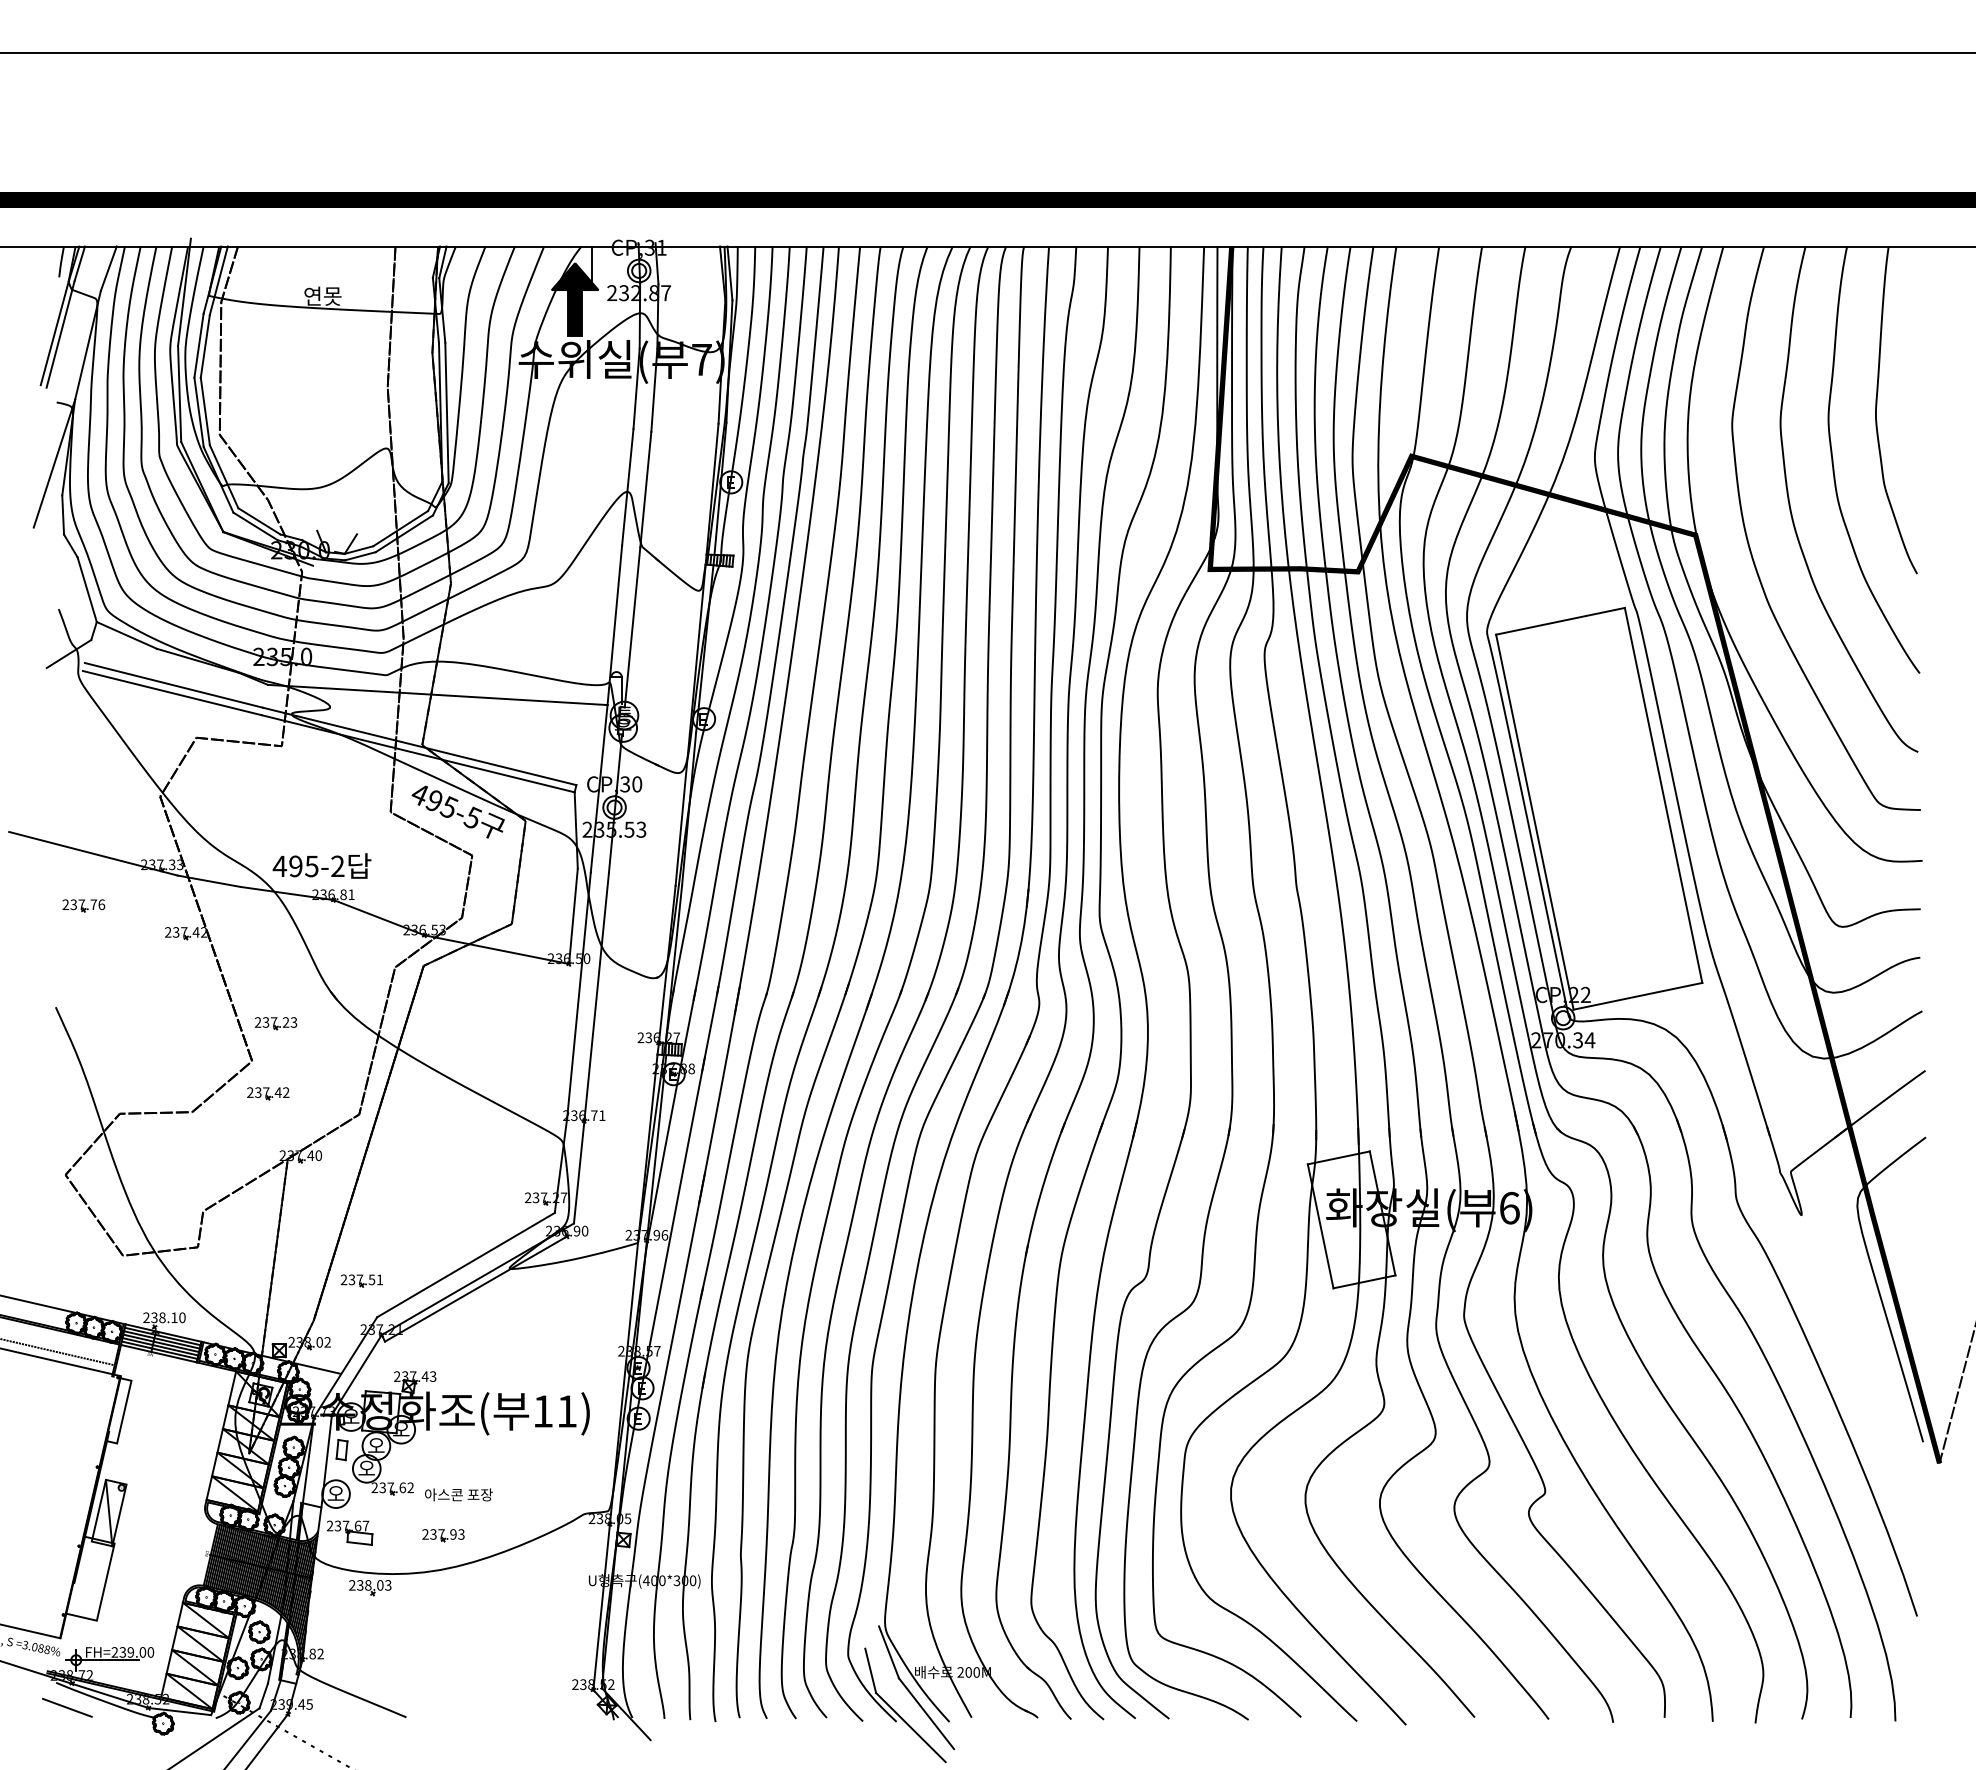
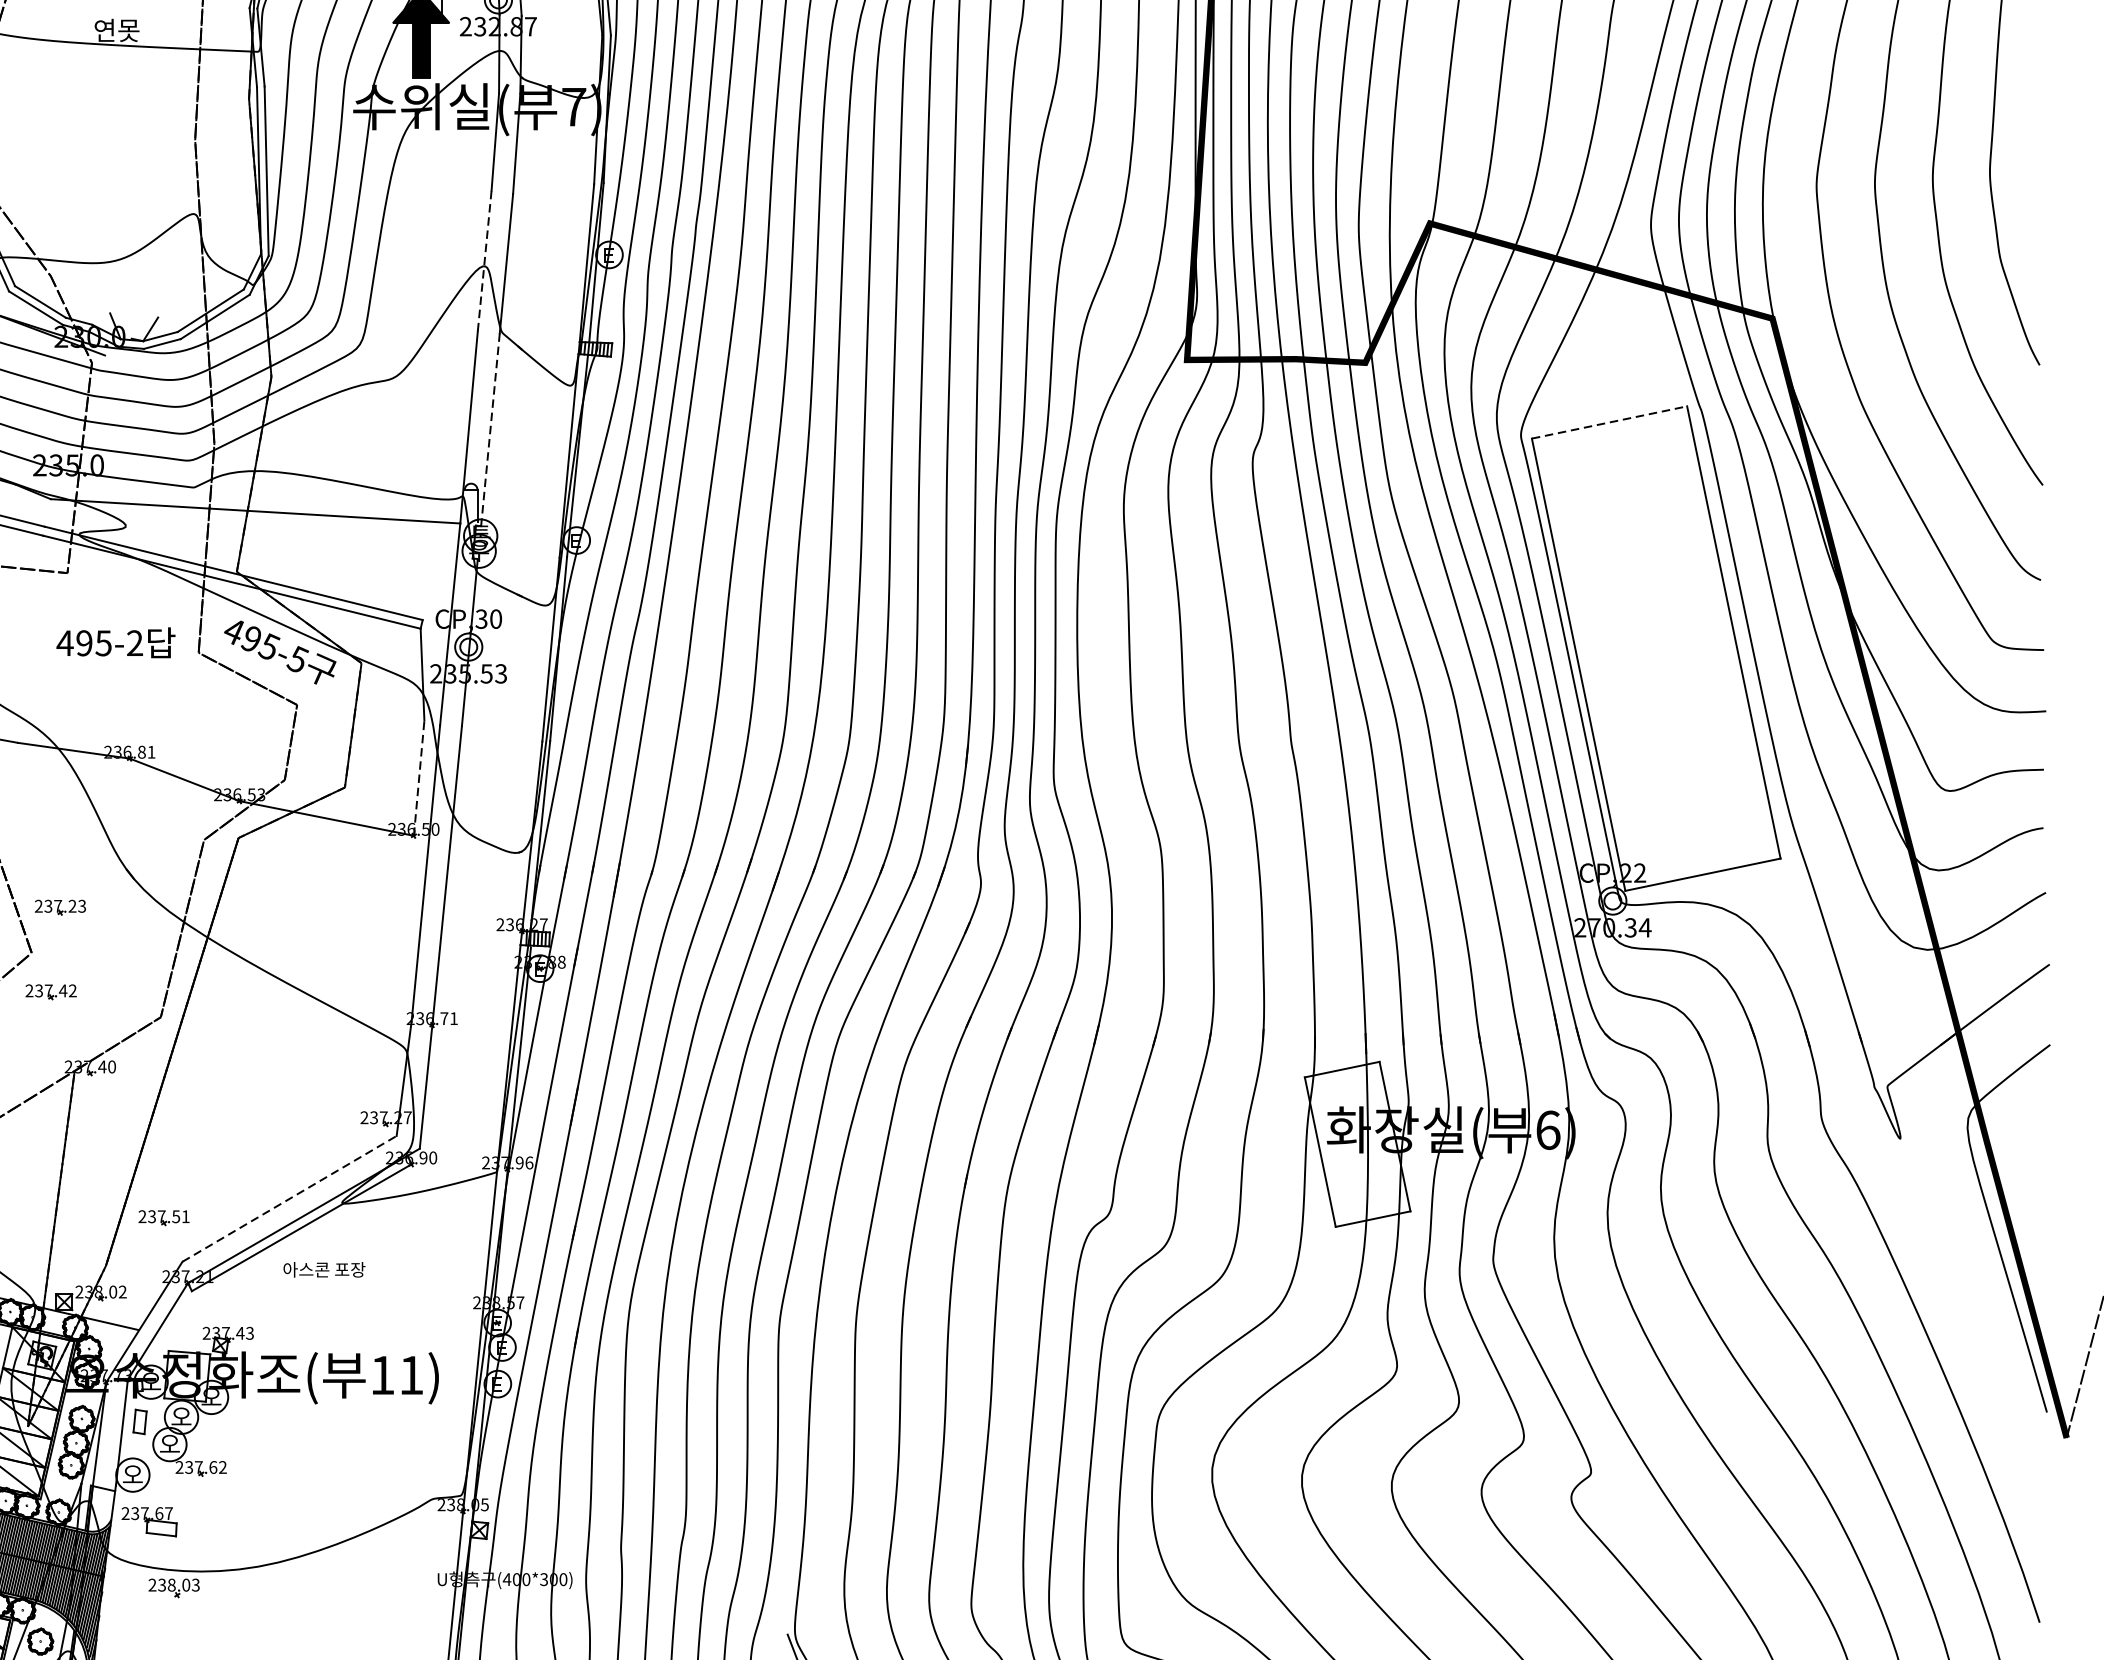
line: (627, 487) -> (484, 261), solid -> dashed
line: (1560, 621) -> (1609, 422), solid -> dashed
line: (632, 627) -> (490, 429), solid -> dashed
text: (321, 865) -> (115, 642), moved
line: (573, 916) -> (419, 778), solid -> dashed
line: (465, 1265) -> (288, 1199), solid -> dashed
text: (458, 1494) -> (323, 1269), moved
part: (443, 1535) -> (262, 1524), removed

